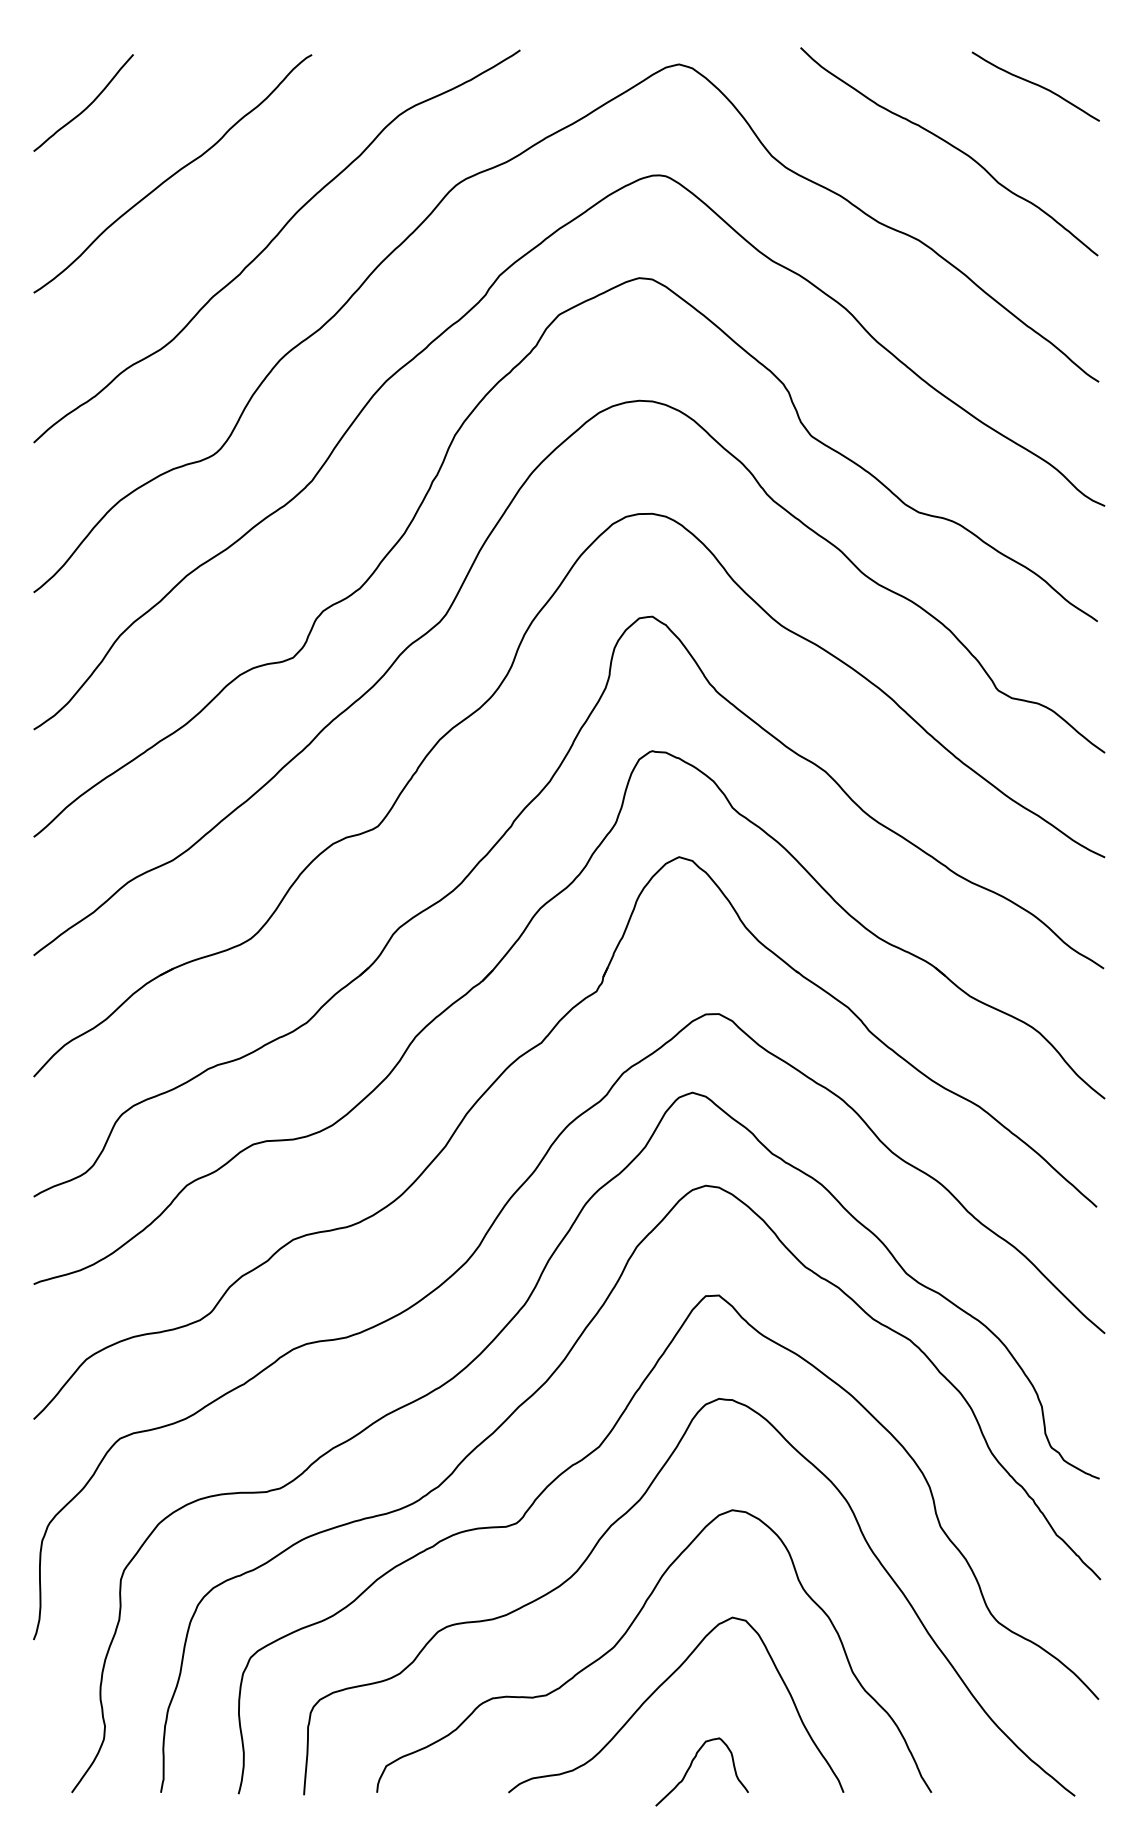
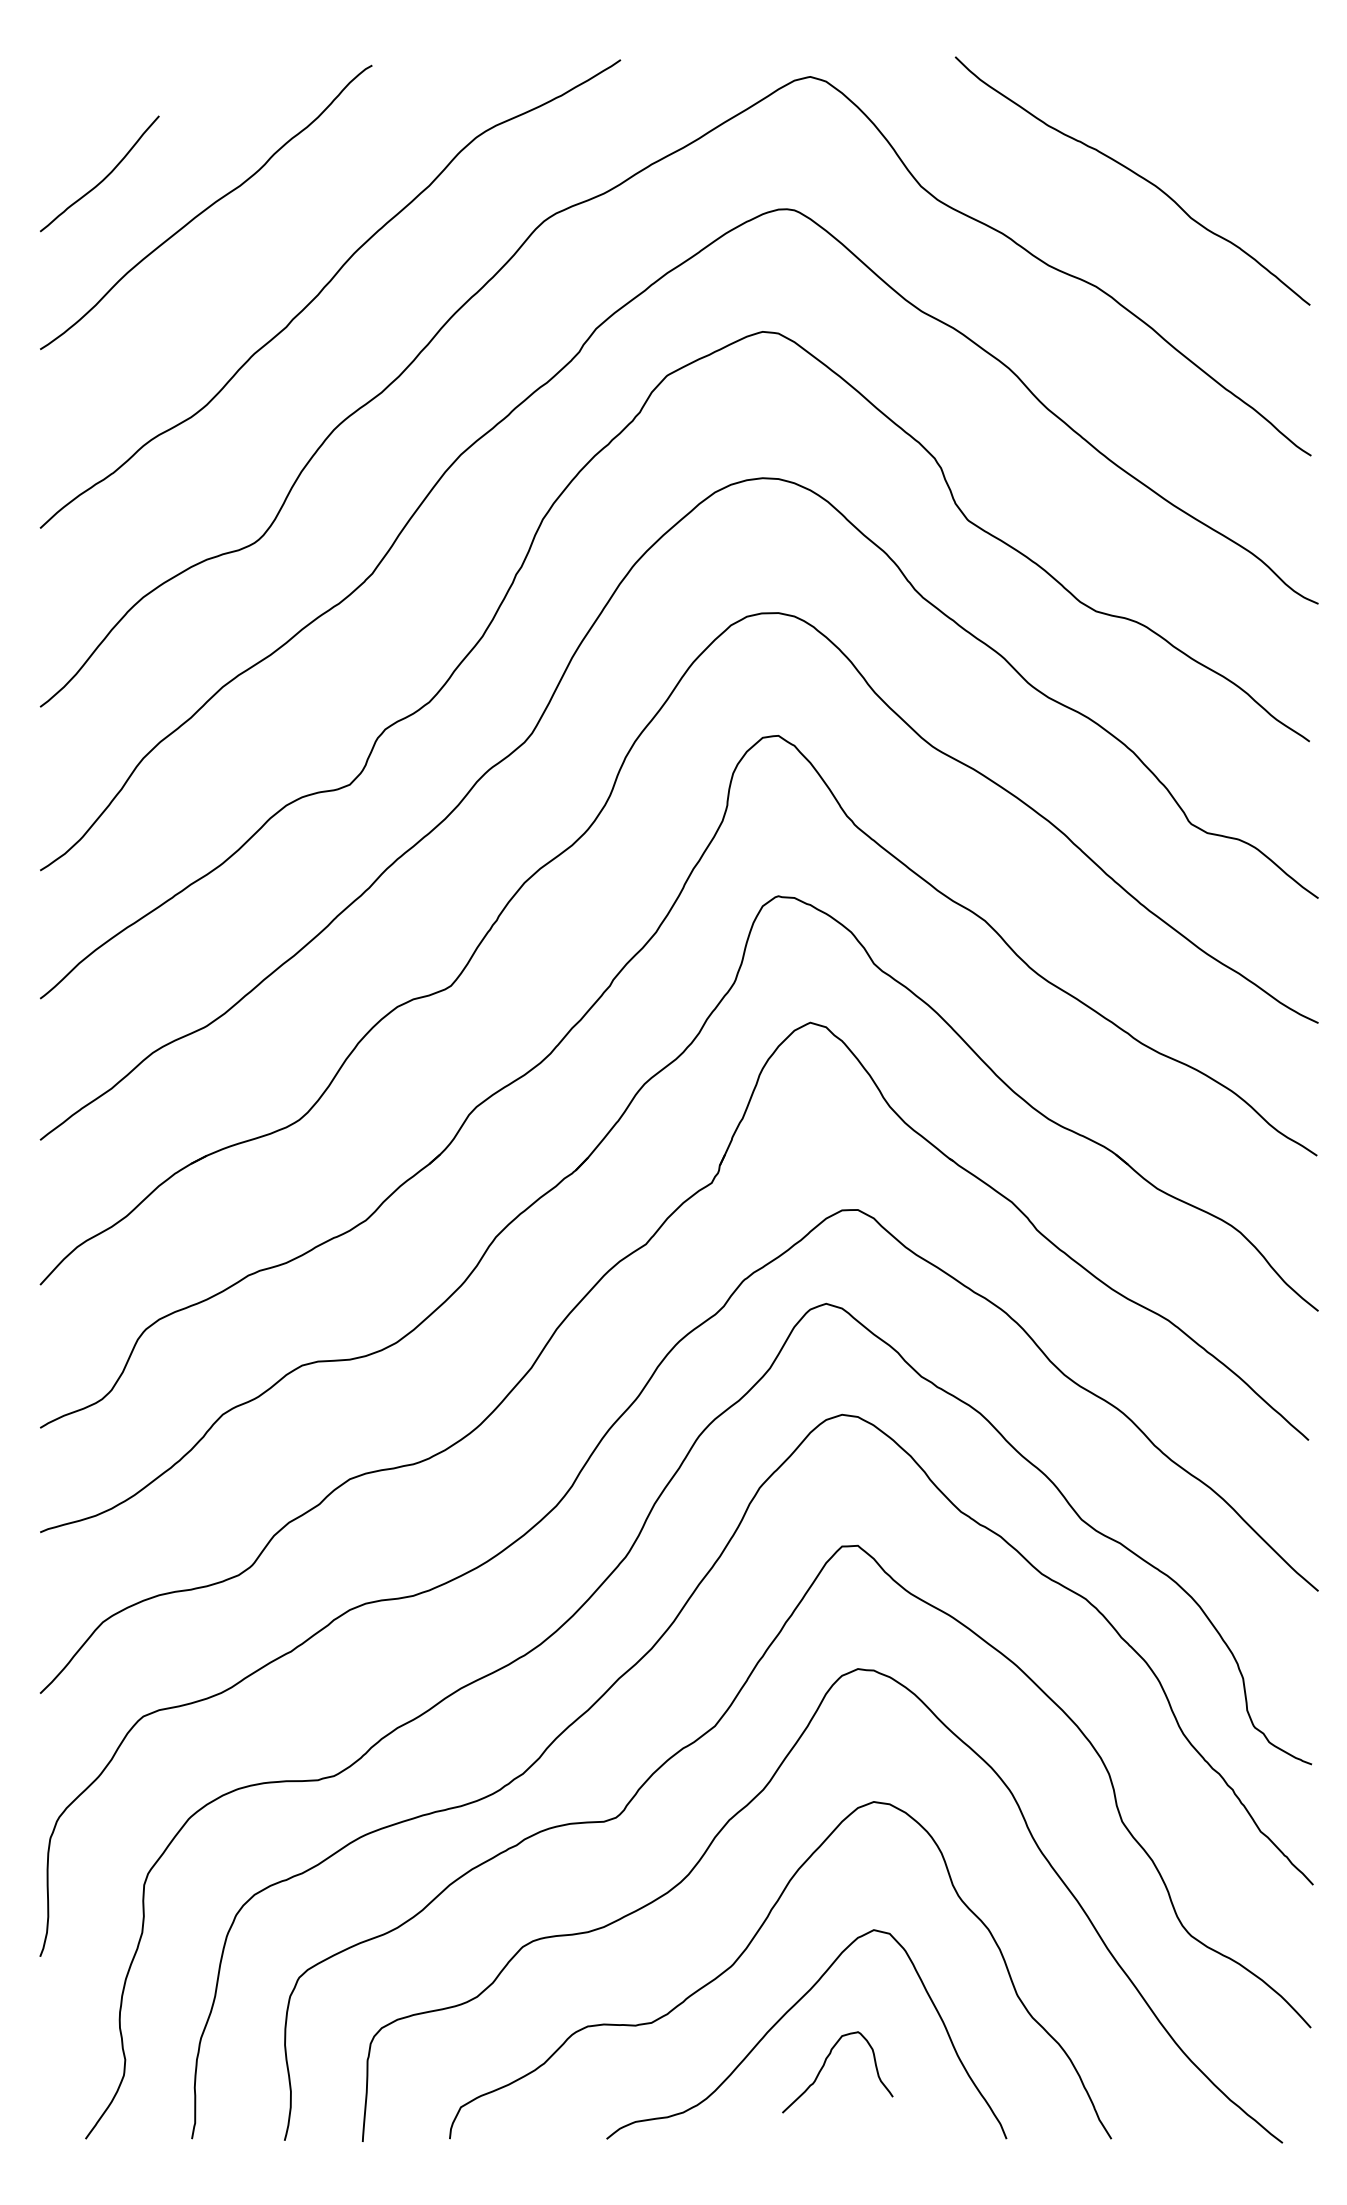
curve: (1035, 85) -> (1235, 101), removed
curve: (87, 106) -> (104, 177), moved
curve: (691, 1767) -> (824, 2066), moved

